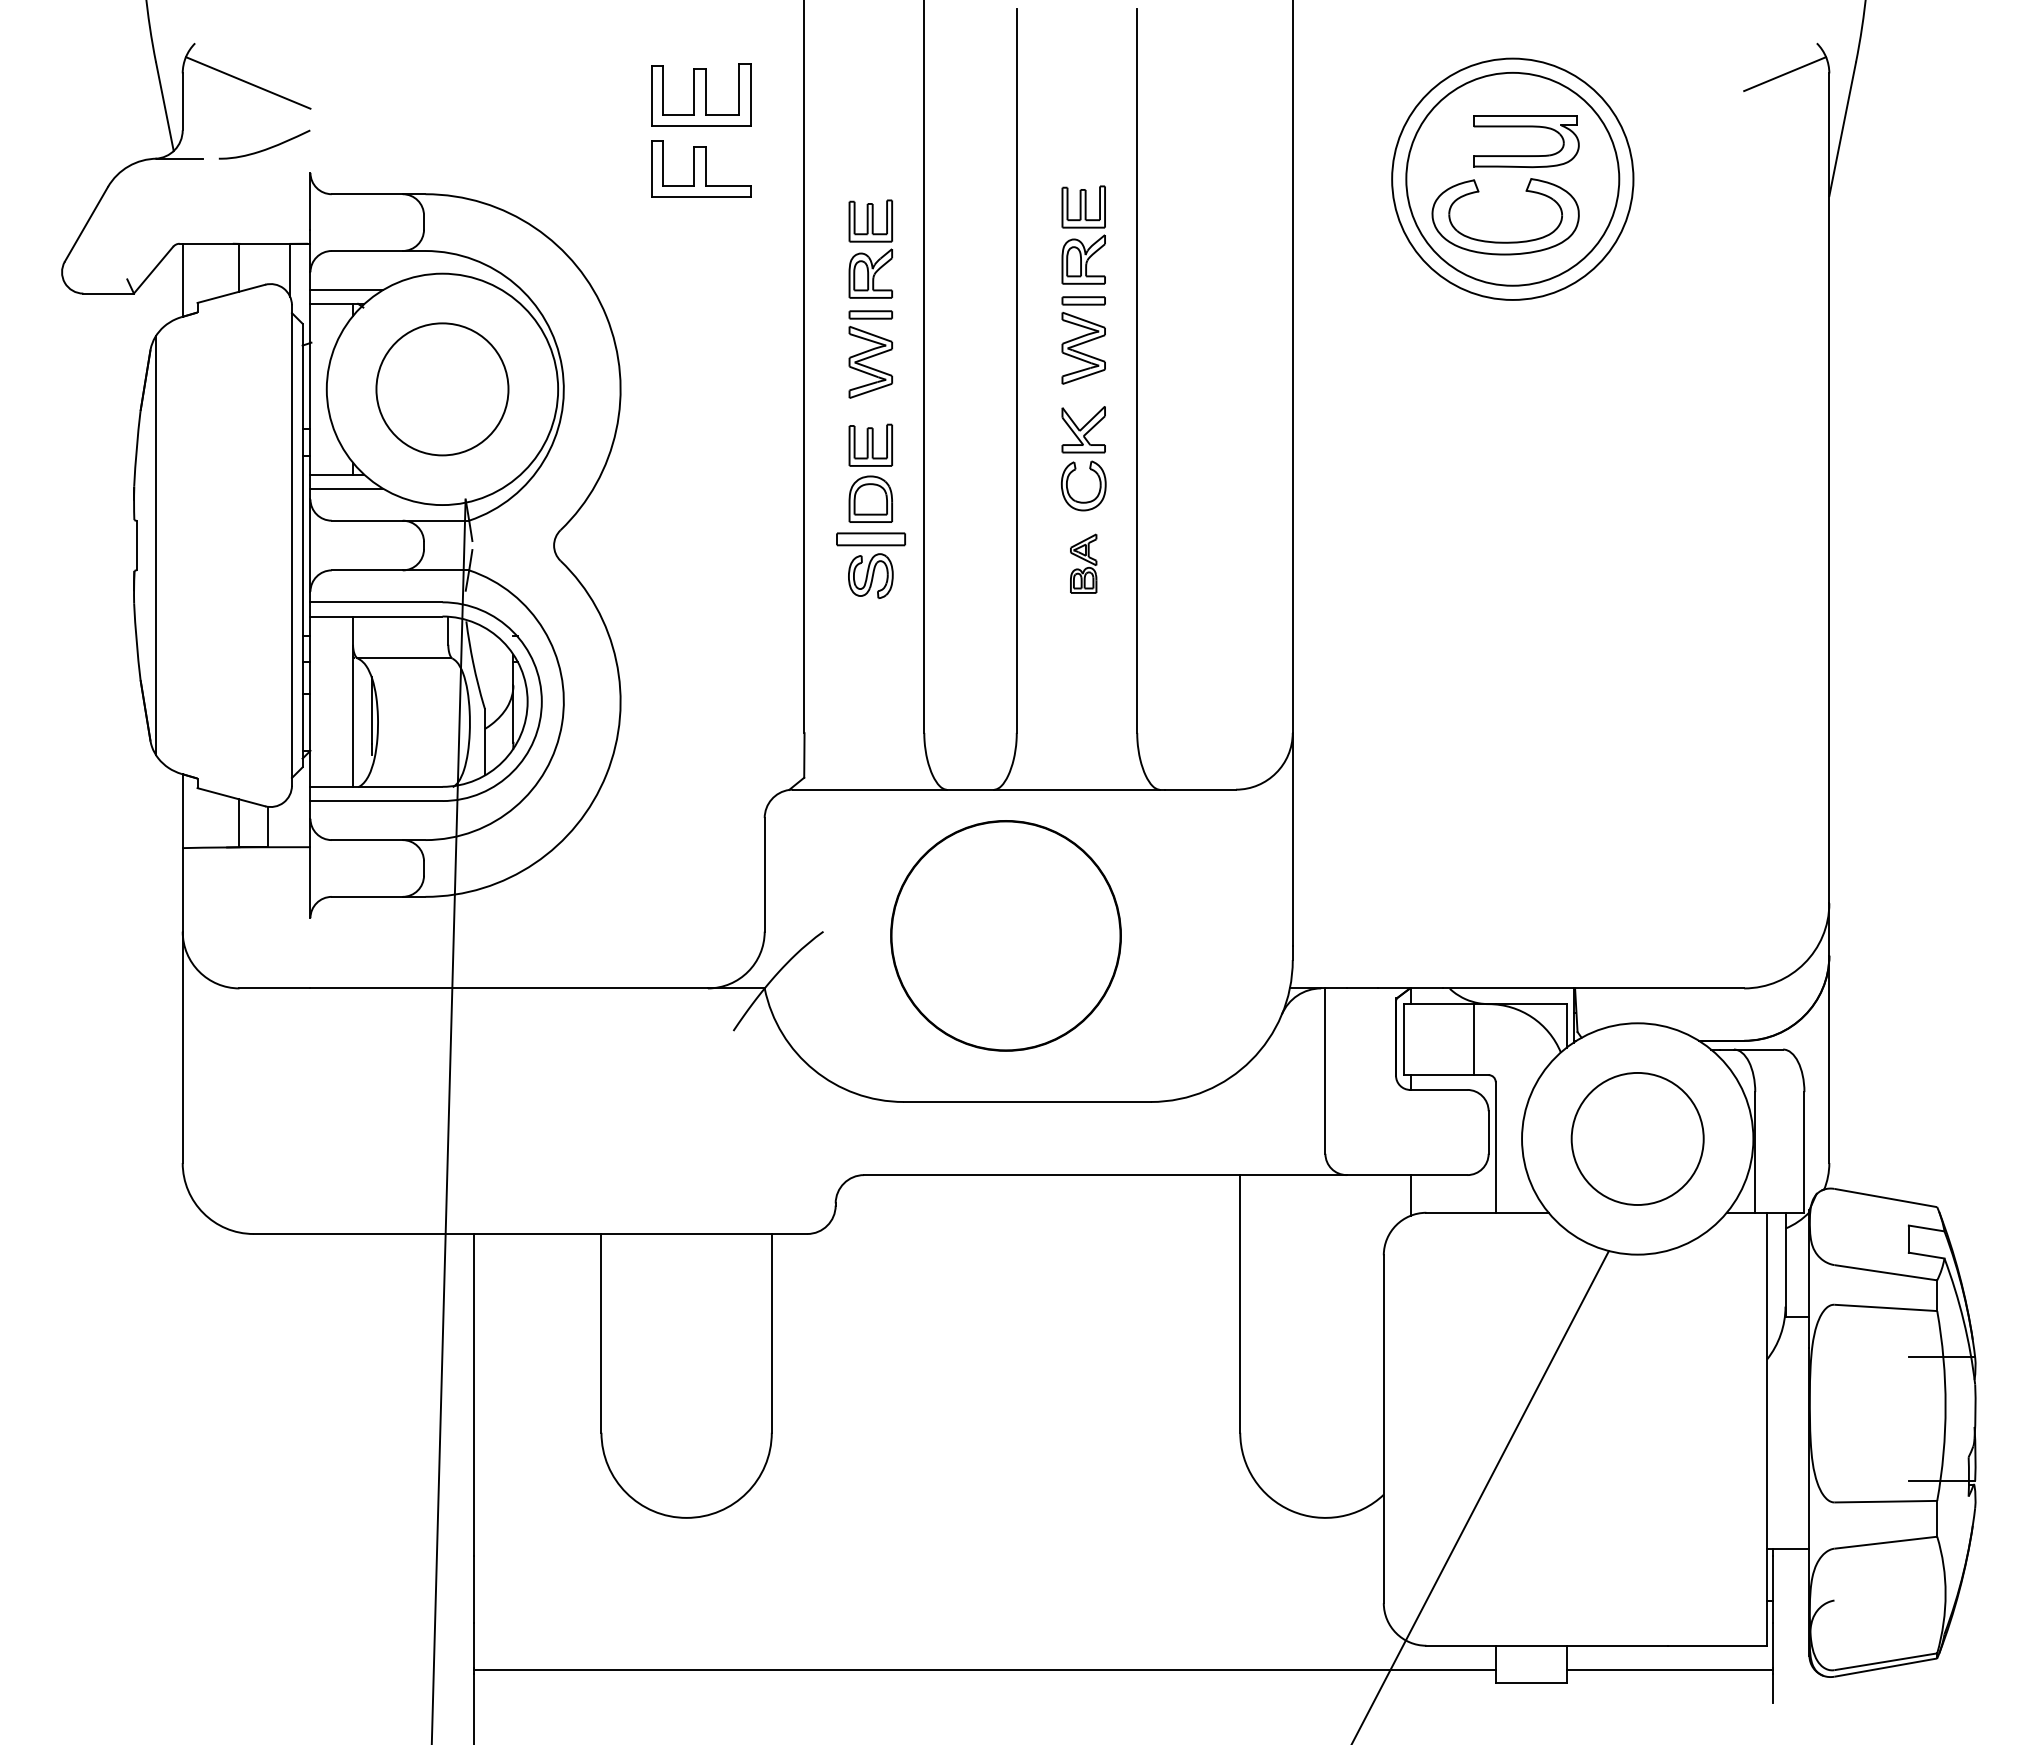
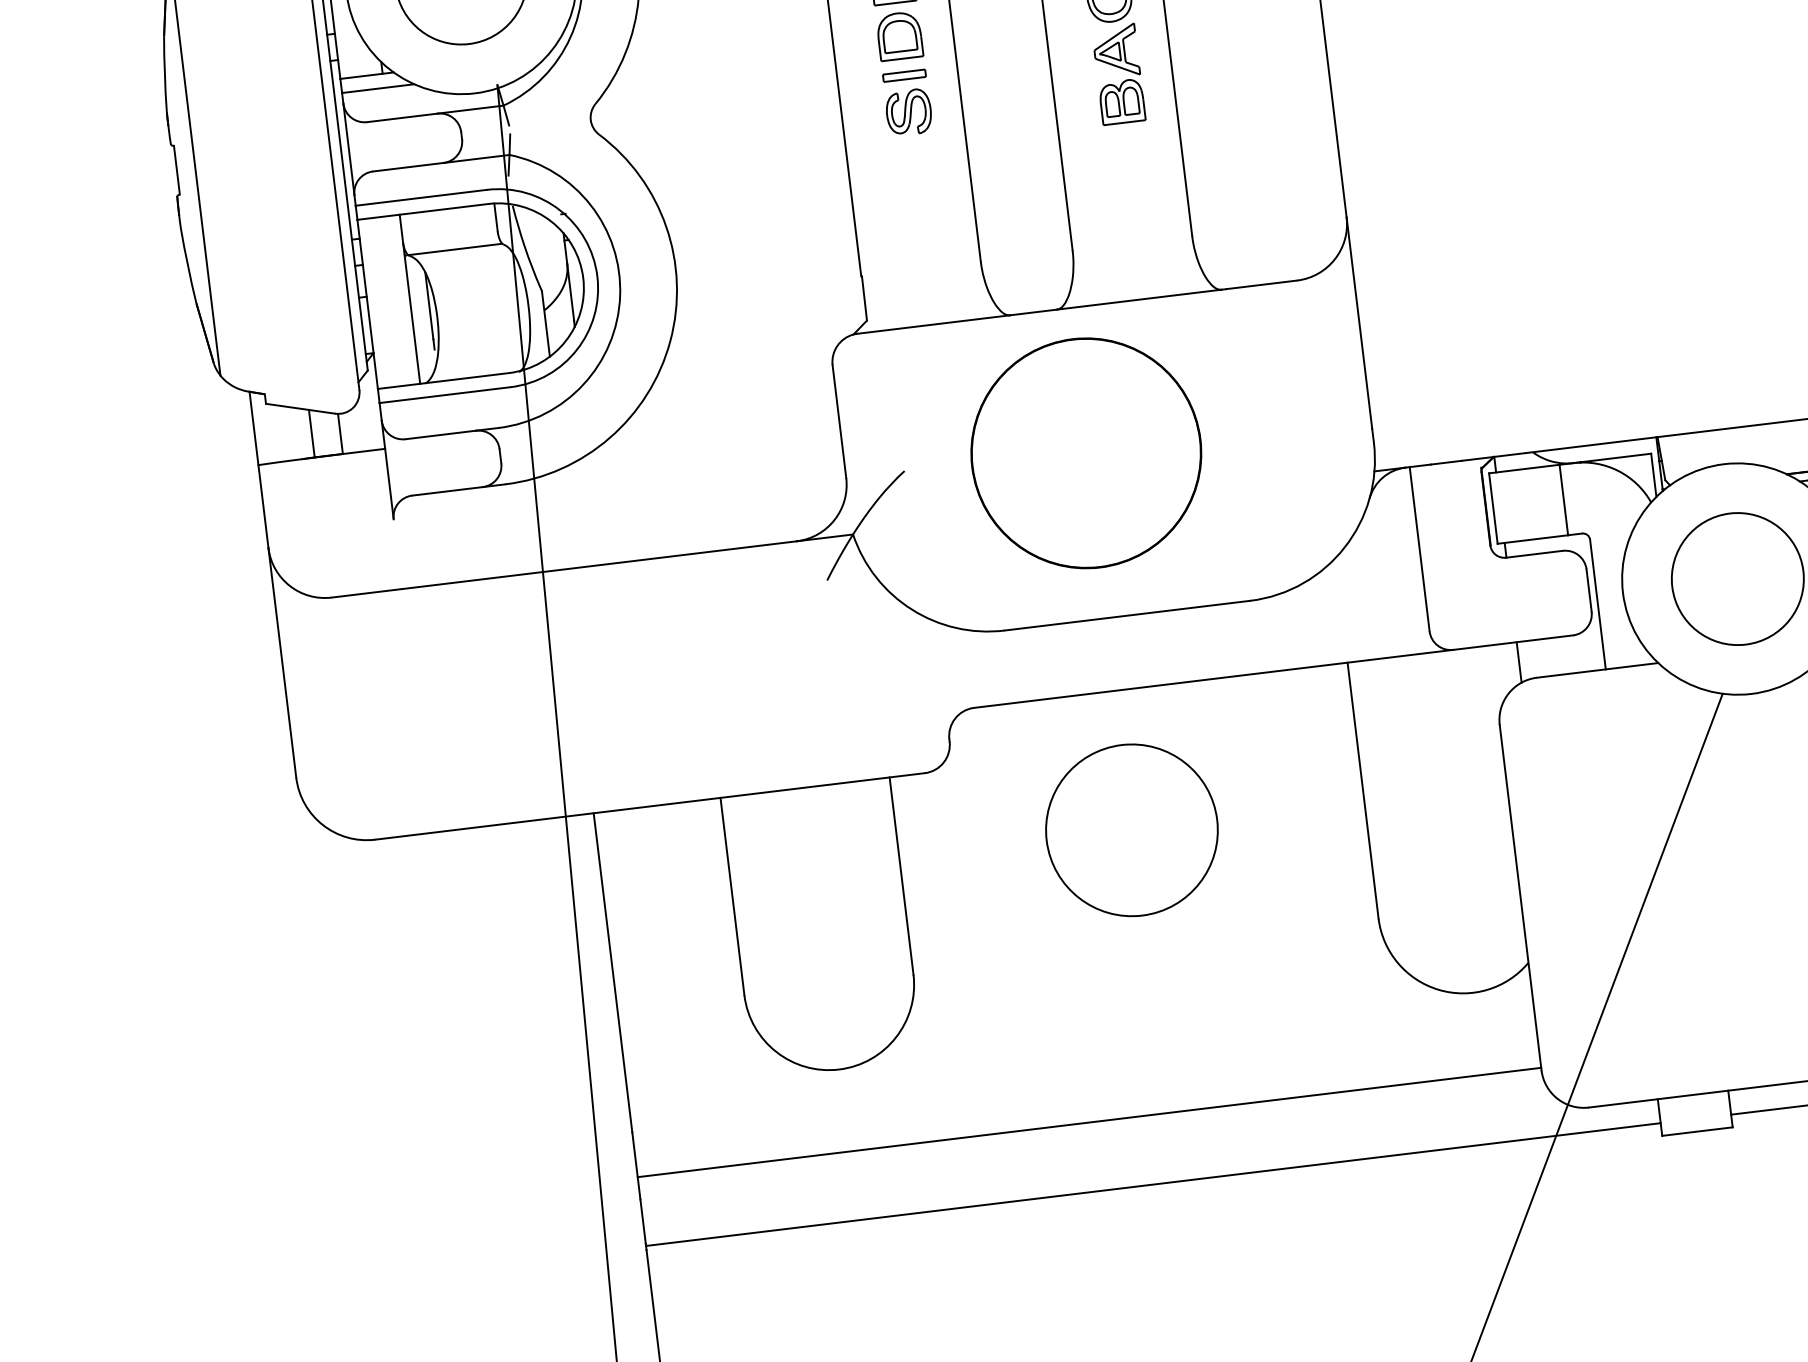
part: (870, 538) -> (904, 75), size x0.62
part: (1083, 563) -> (1118, 74), size x1.67
circle: (1005, 1315) -> (1131, 830), added
line: (928, 1600) -> (1089, 1122), added

